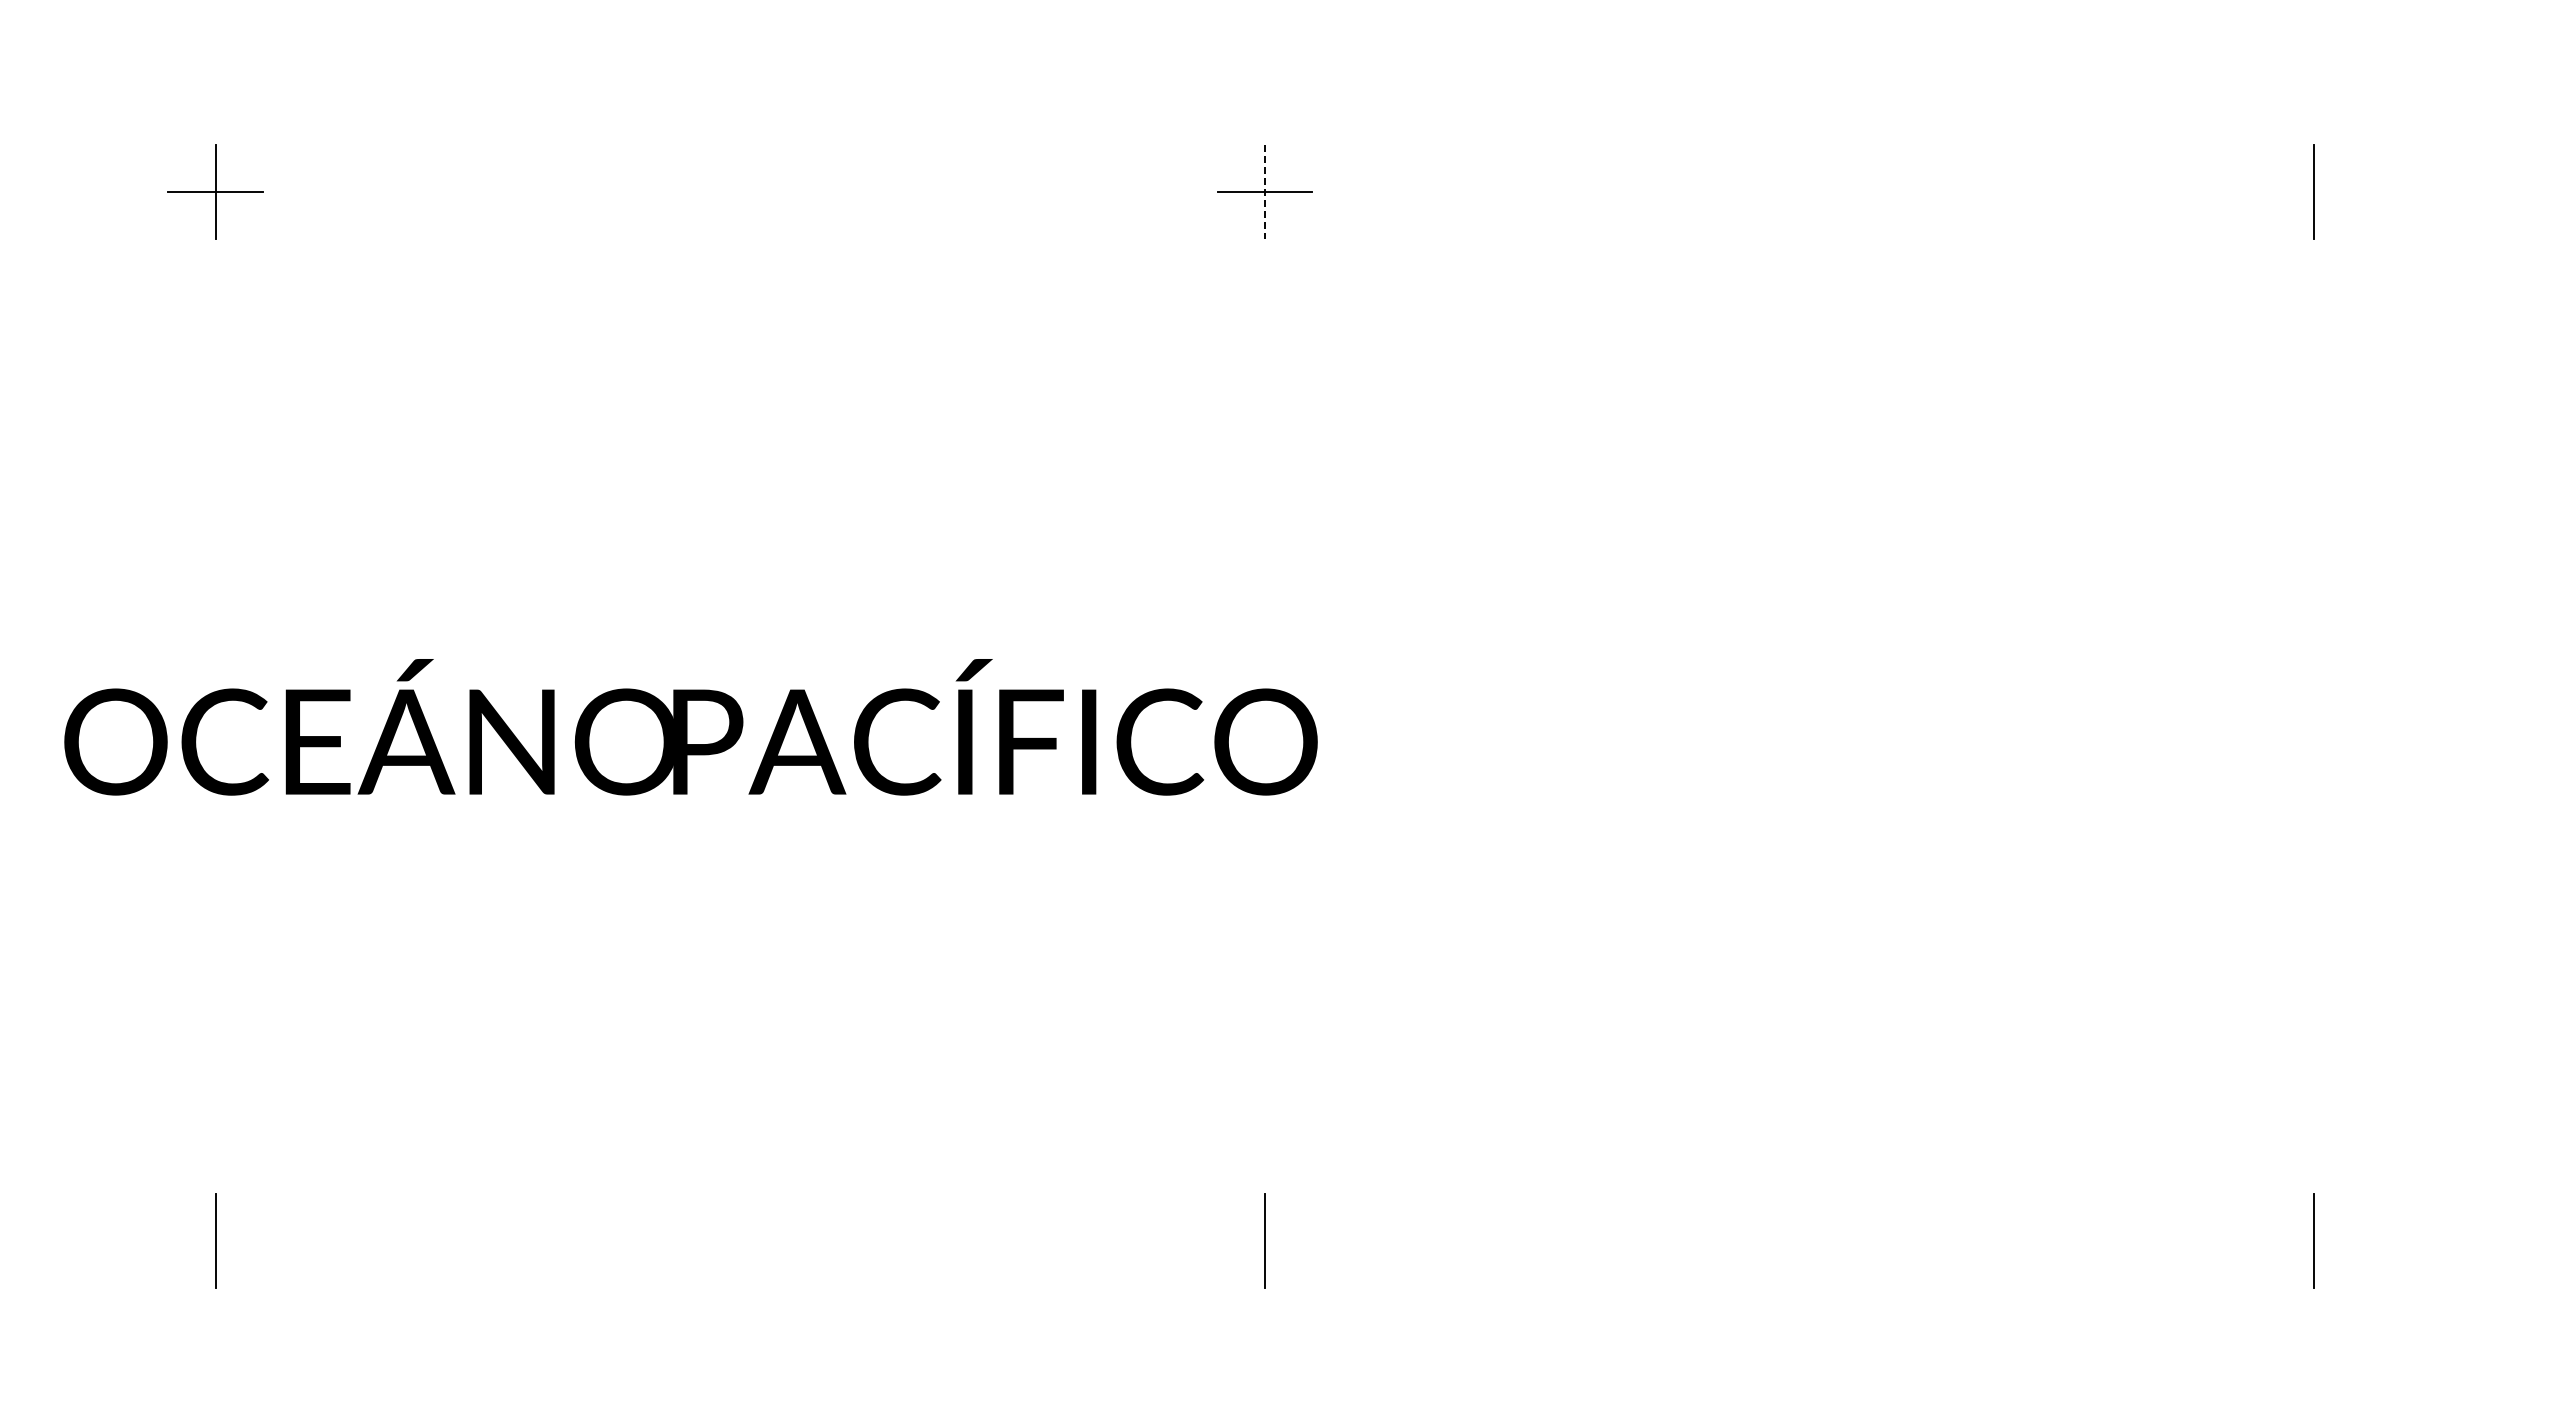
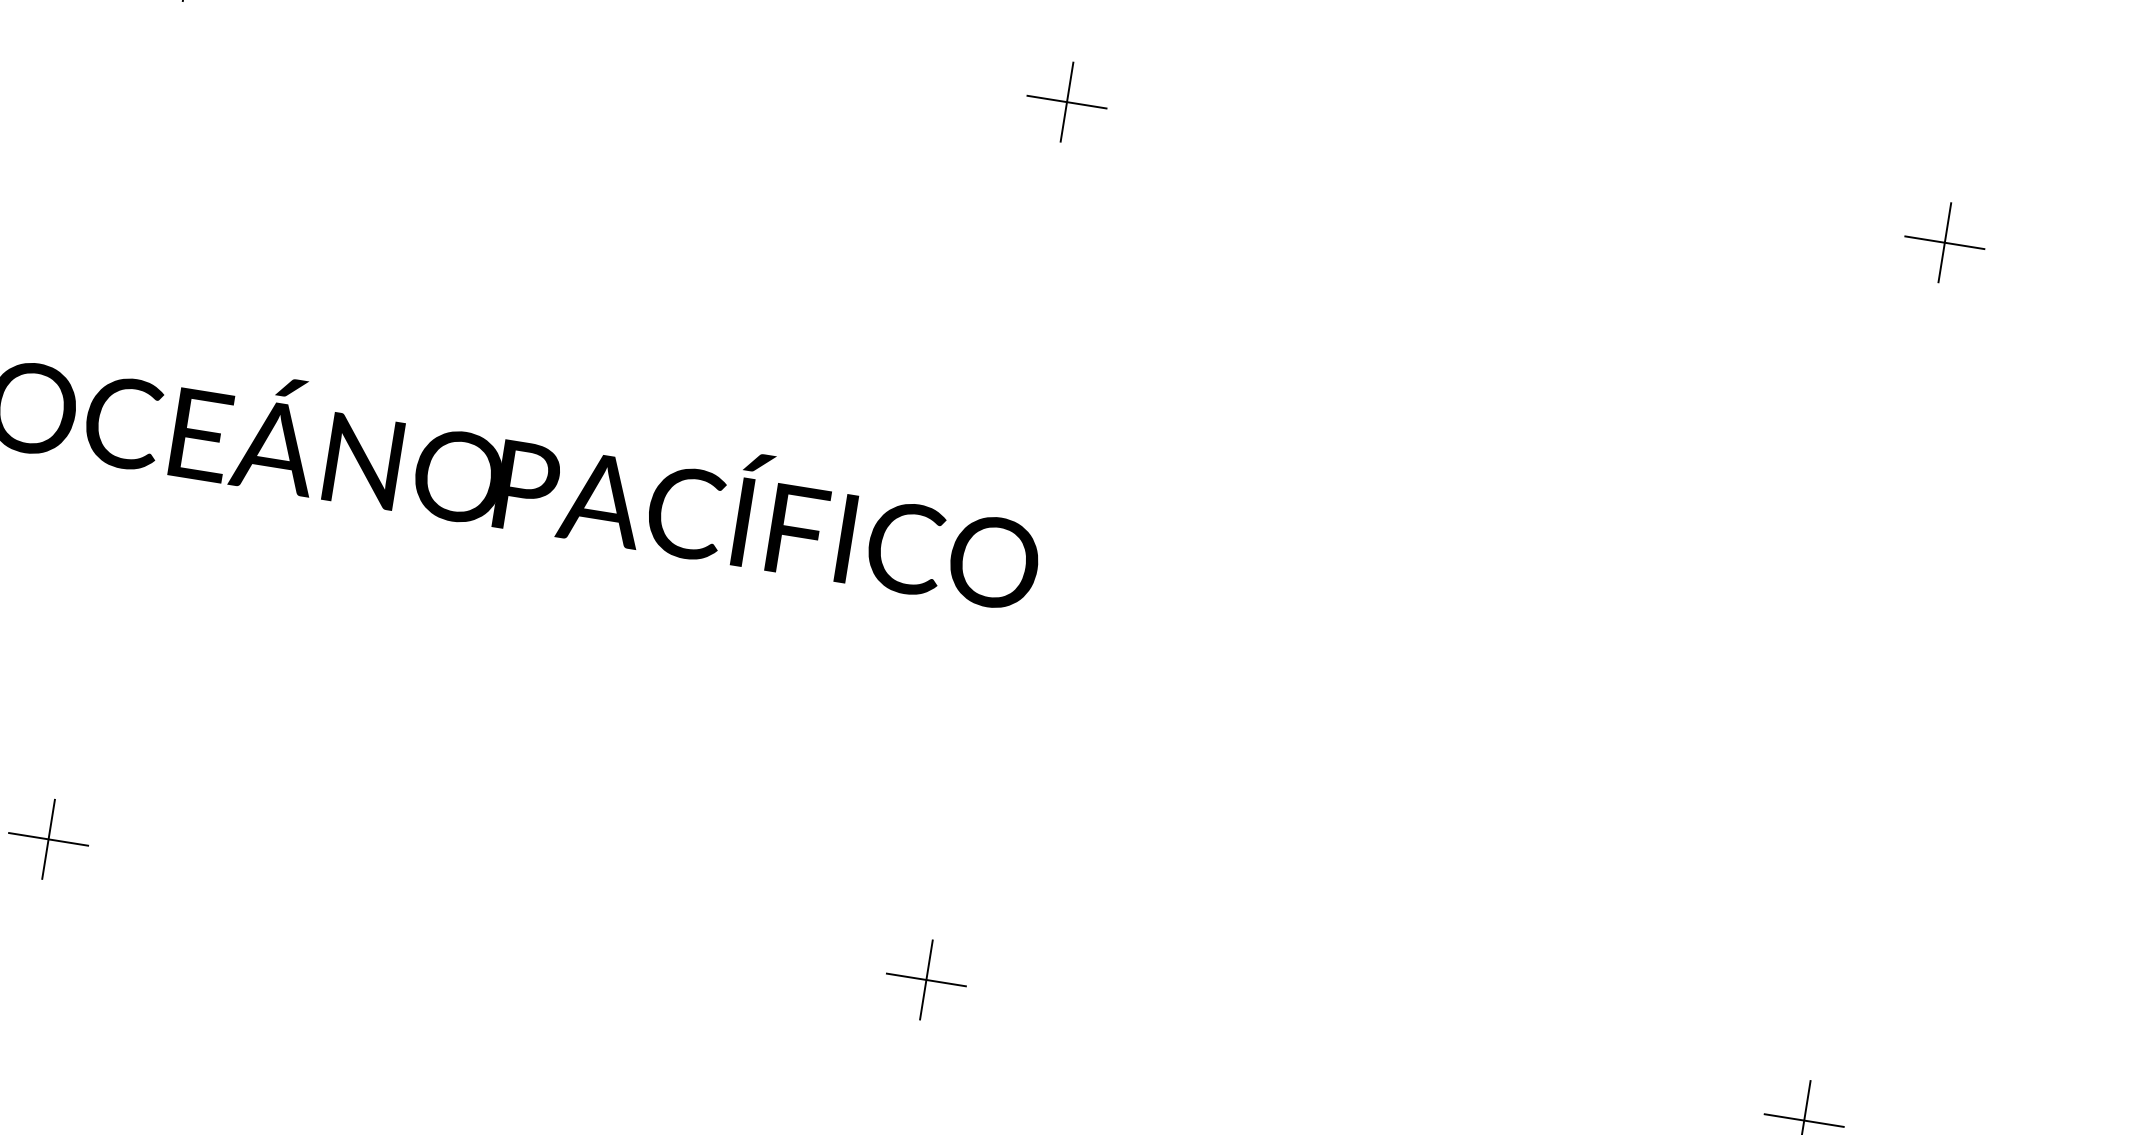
line: (1264, 192) -> (1066, 102), dashed -> solid
line: (2313, 192) -> (1944, 243), added
line: (215, 1241) -> (48, 839), added
line: (1264, 1241) -> (926, 980), added
line: (2313, 1241) -> (1803, 1120), added

